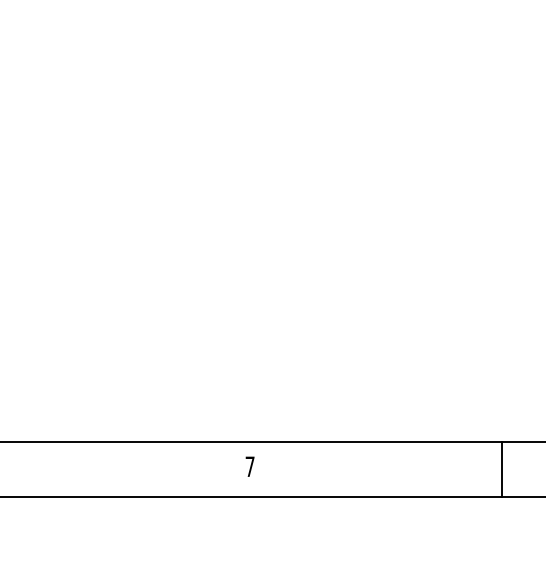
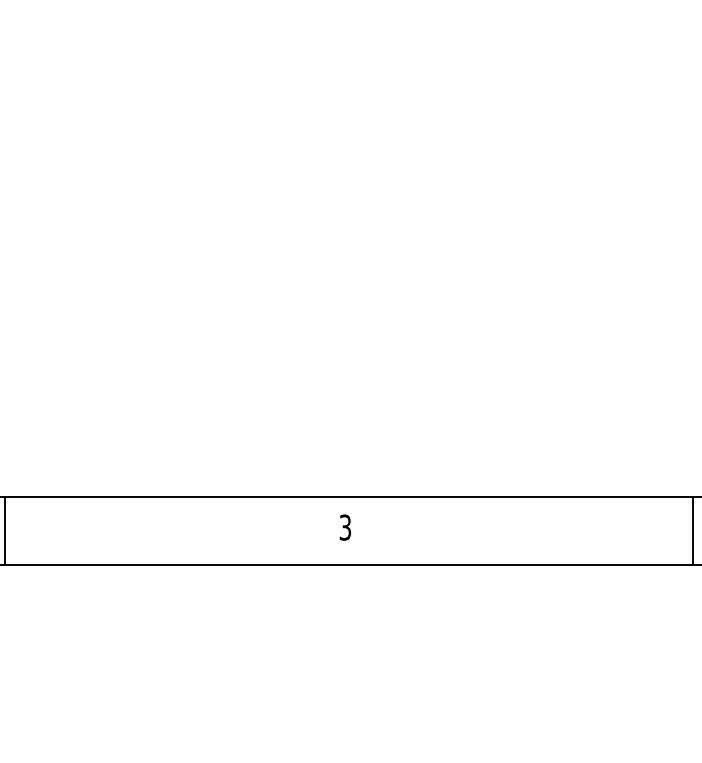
text: (249, 466) -> (344, 527), 7 -> 3
line: (501, 469) -> (693, 530), moved

